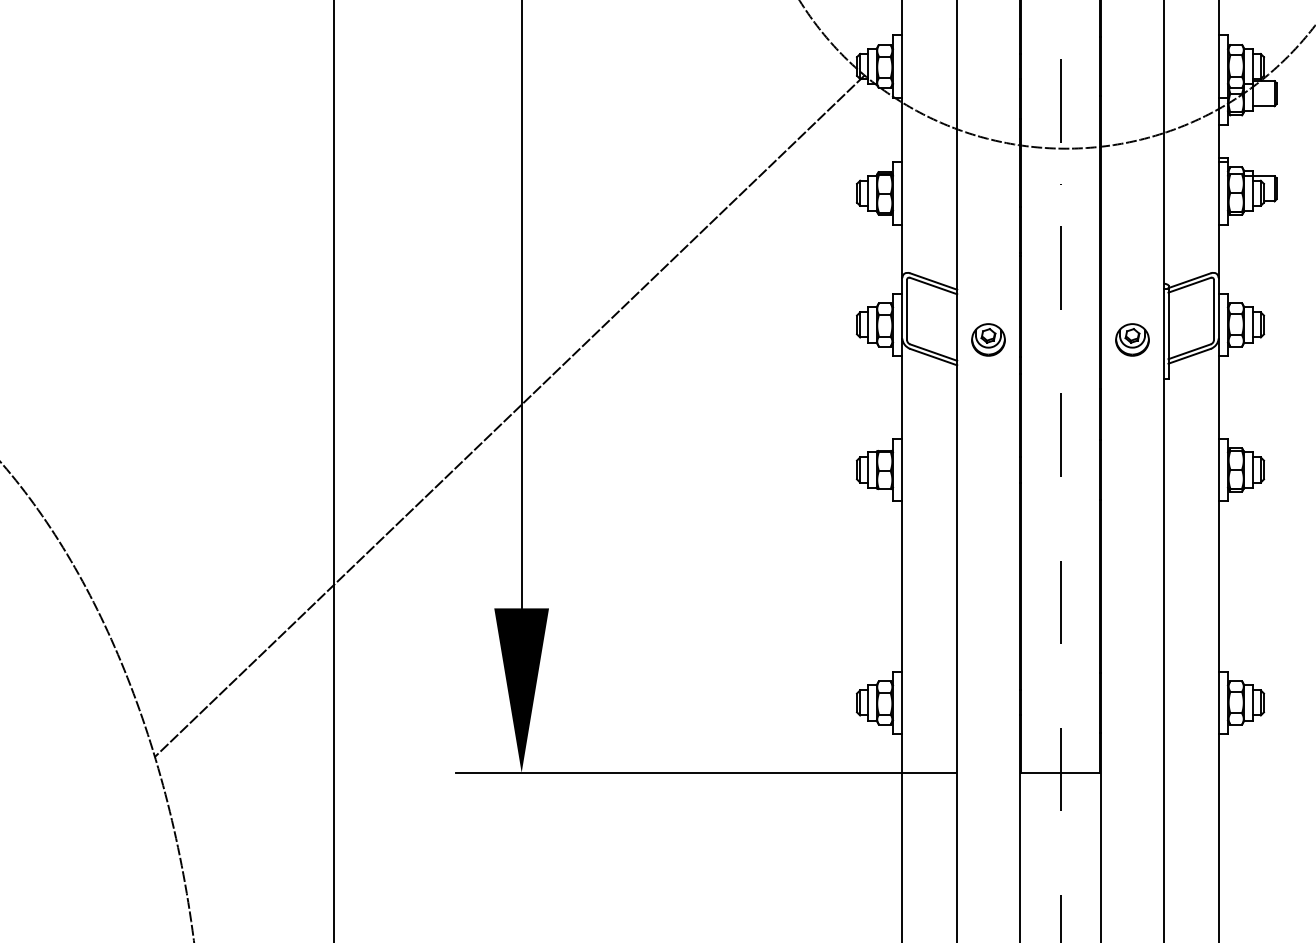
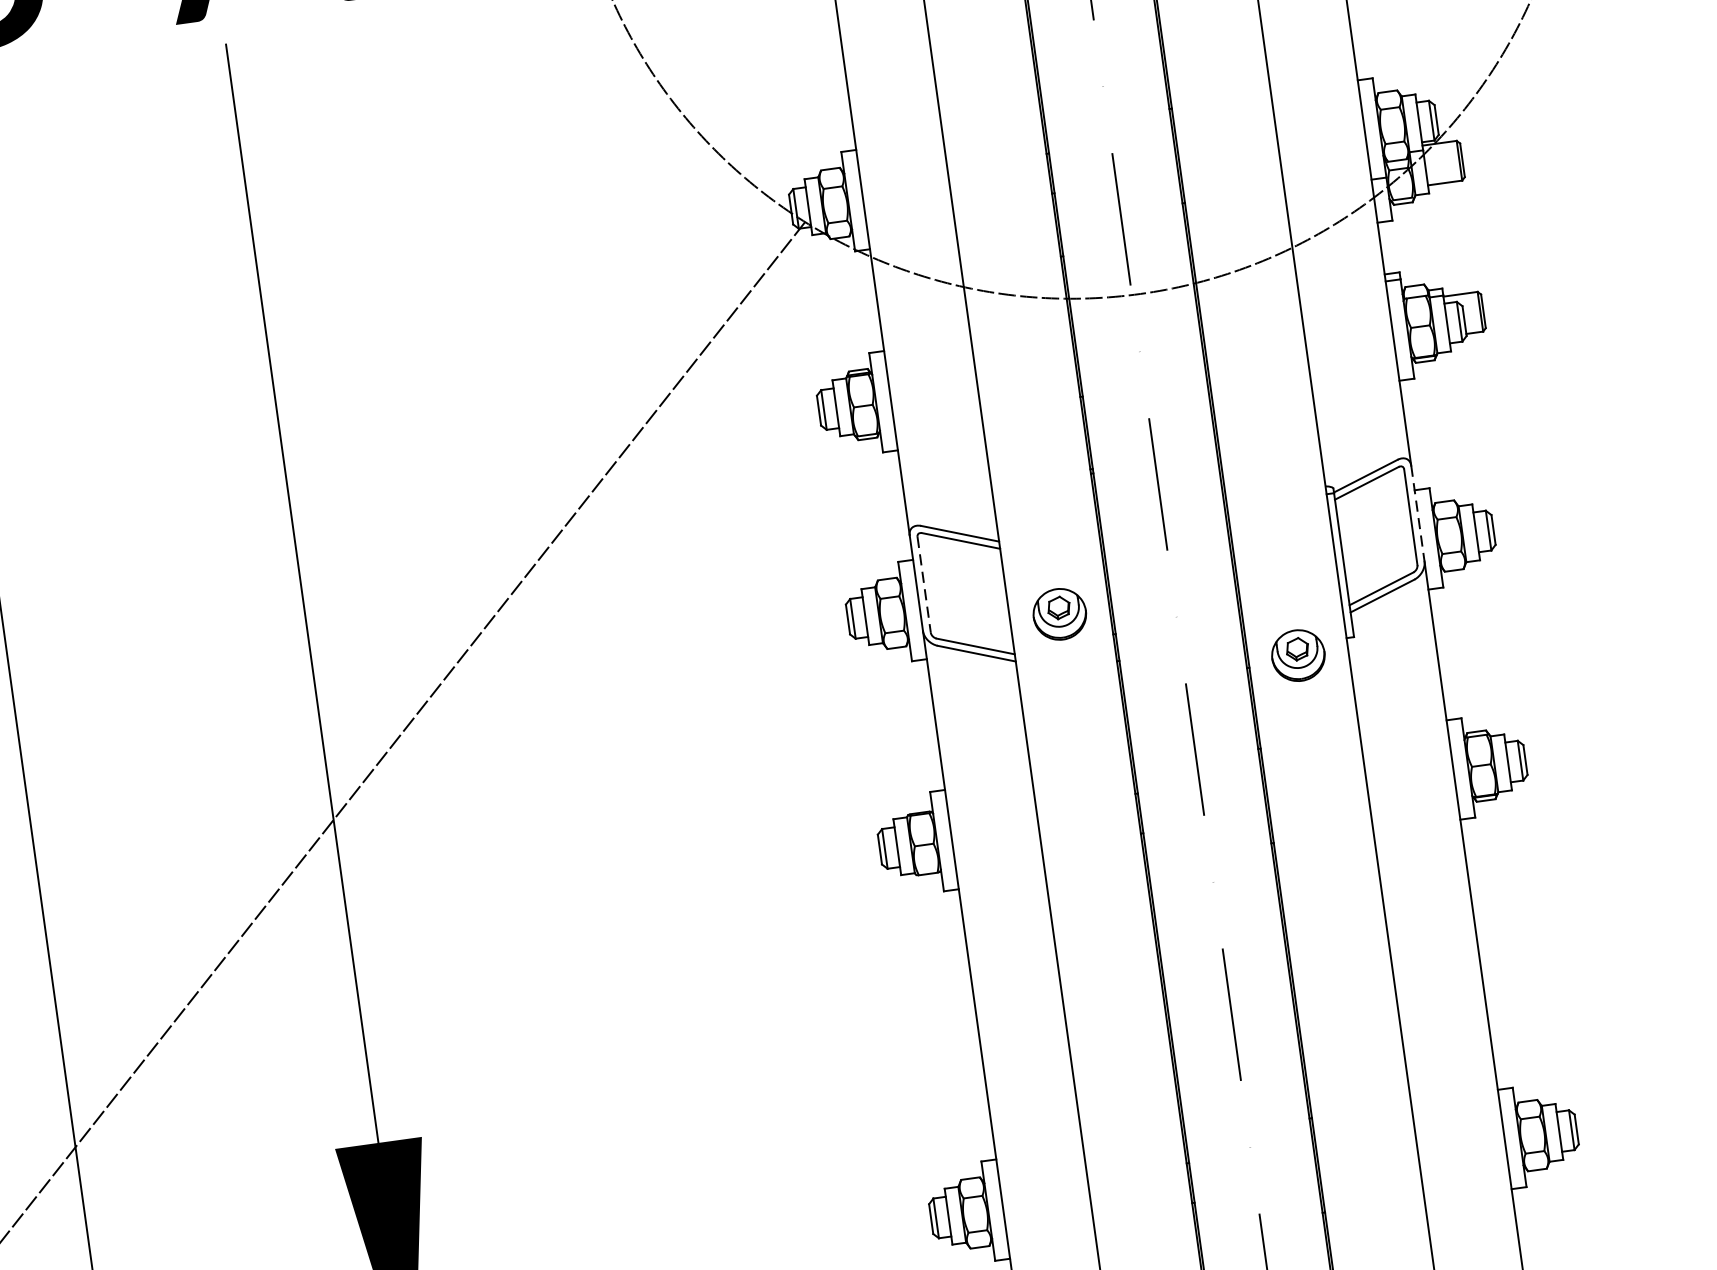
line: (1218, 308) -> (1417, 513), solid -> dashed
line: (907, 310) -> (924, 585), solid -> dashed
part: (1132, 339) -> (1298, 654), moved

